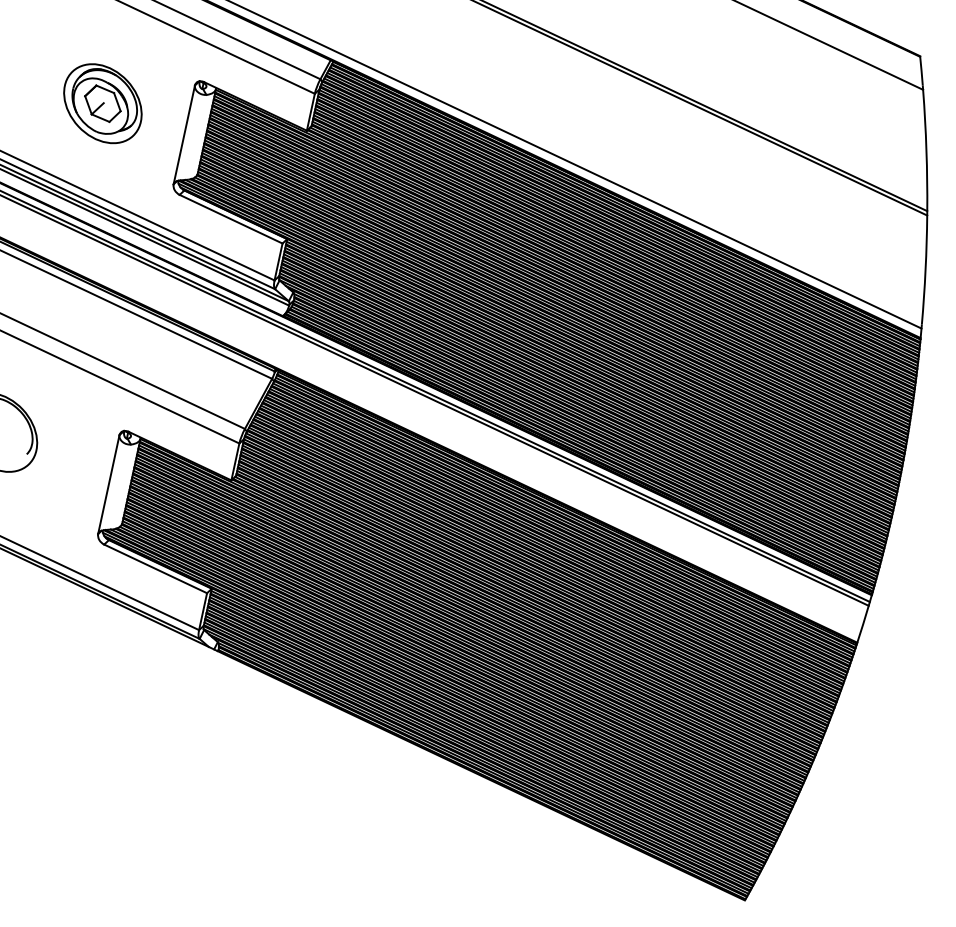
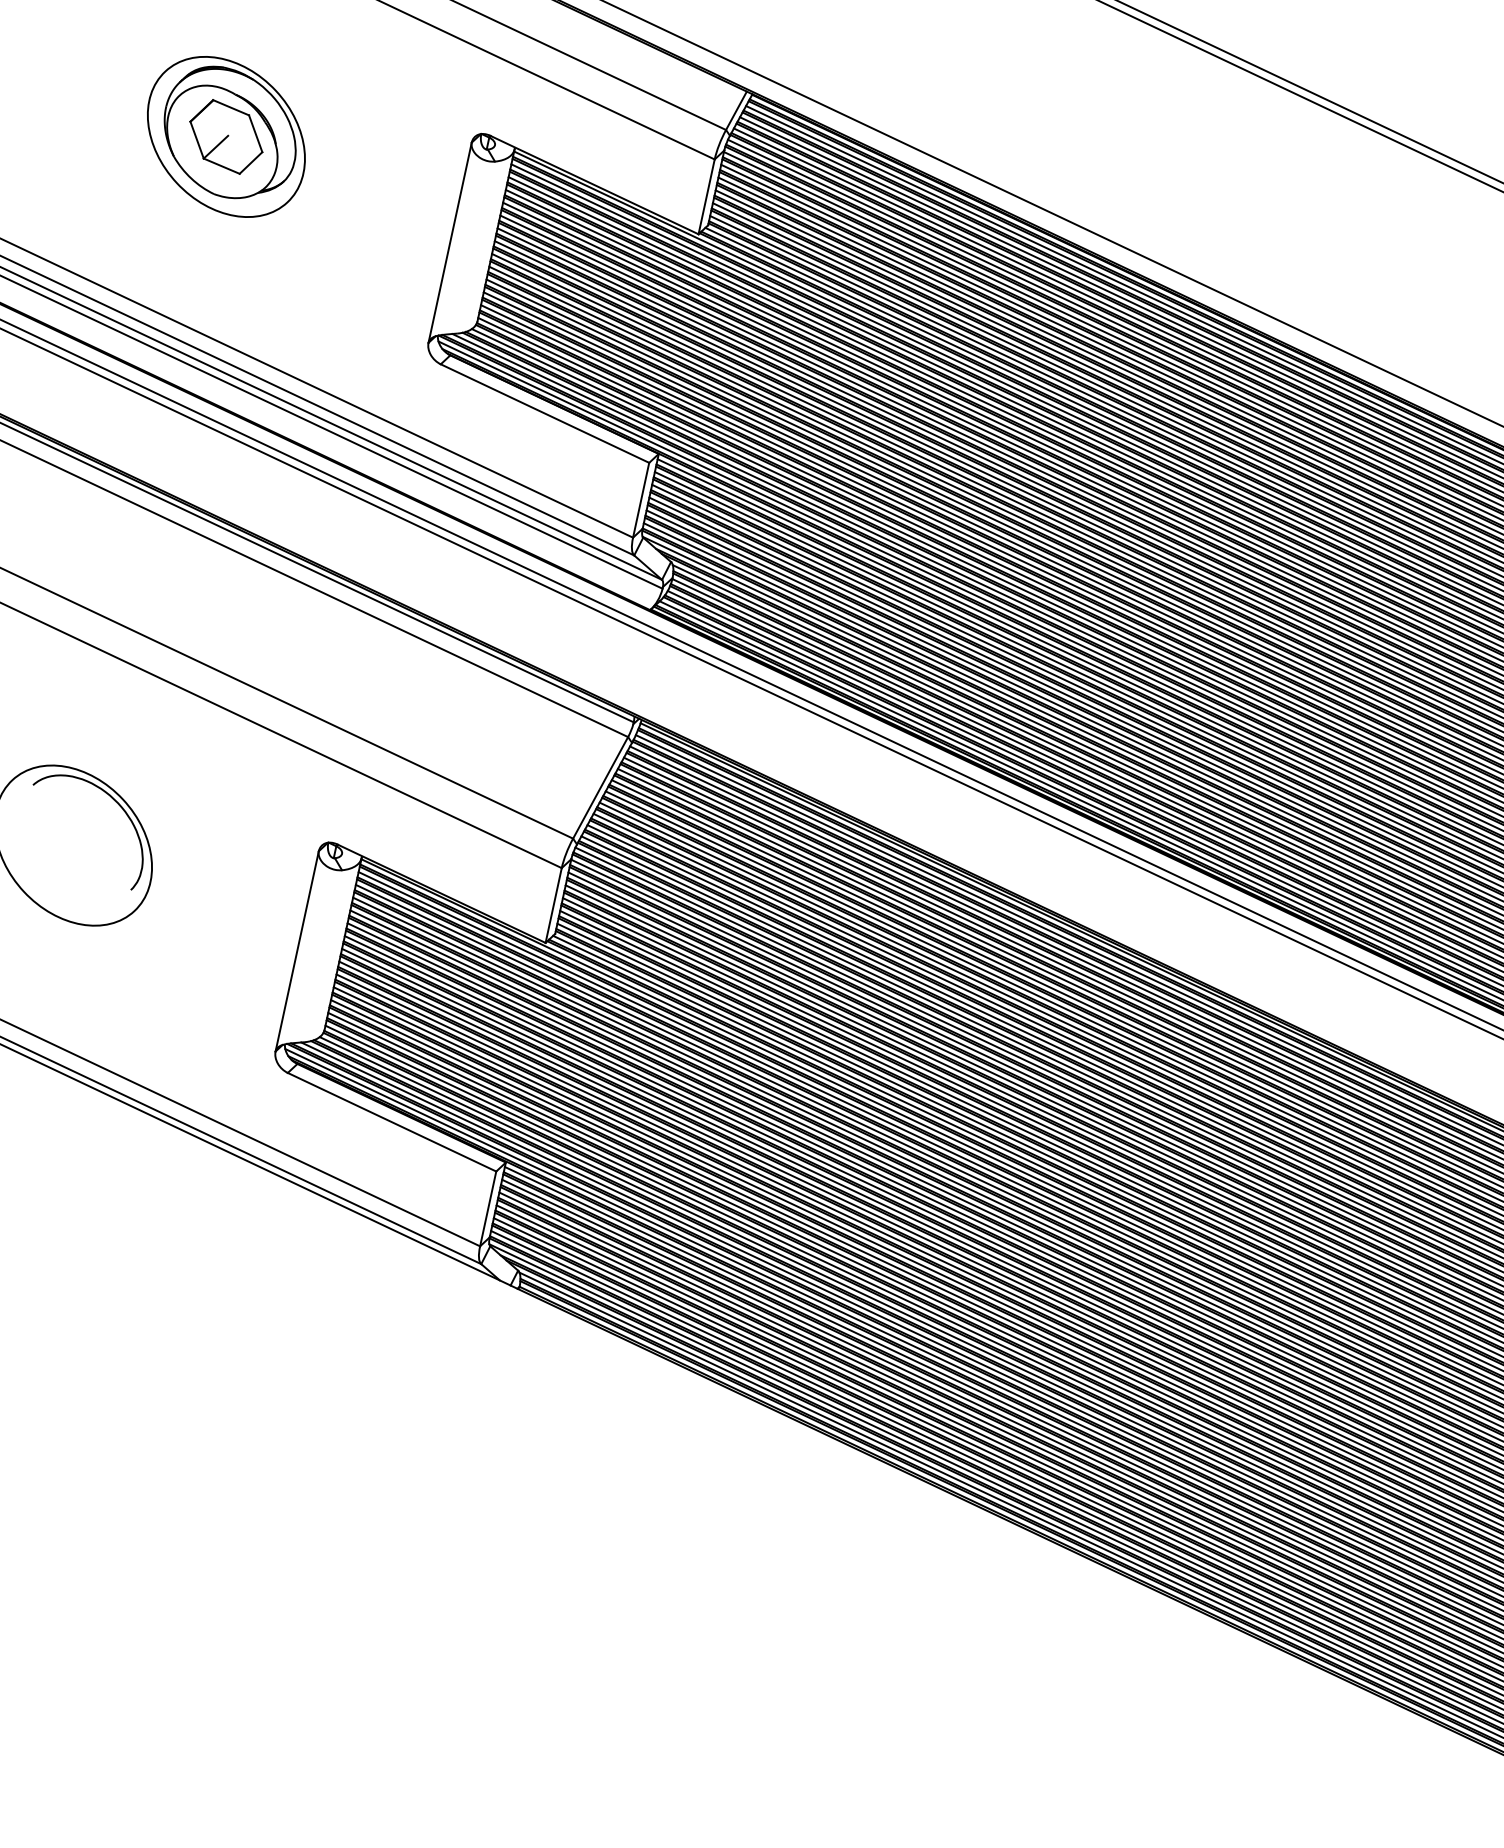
part: (102, 103) -> (225, 136), moved

